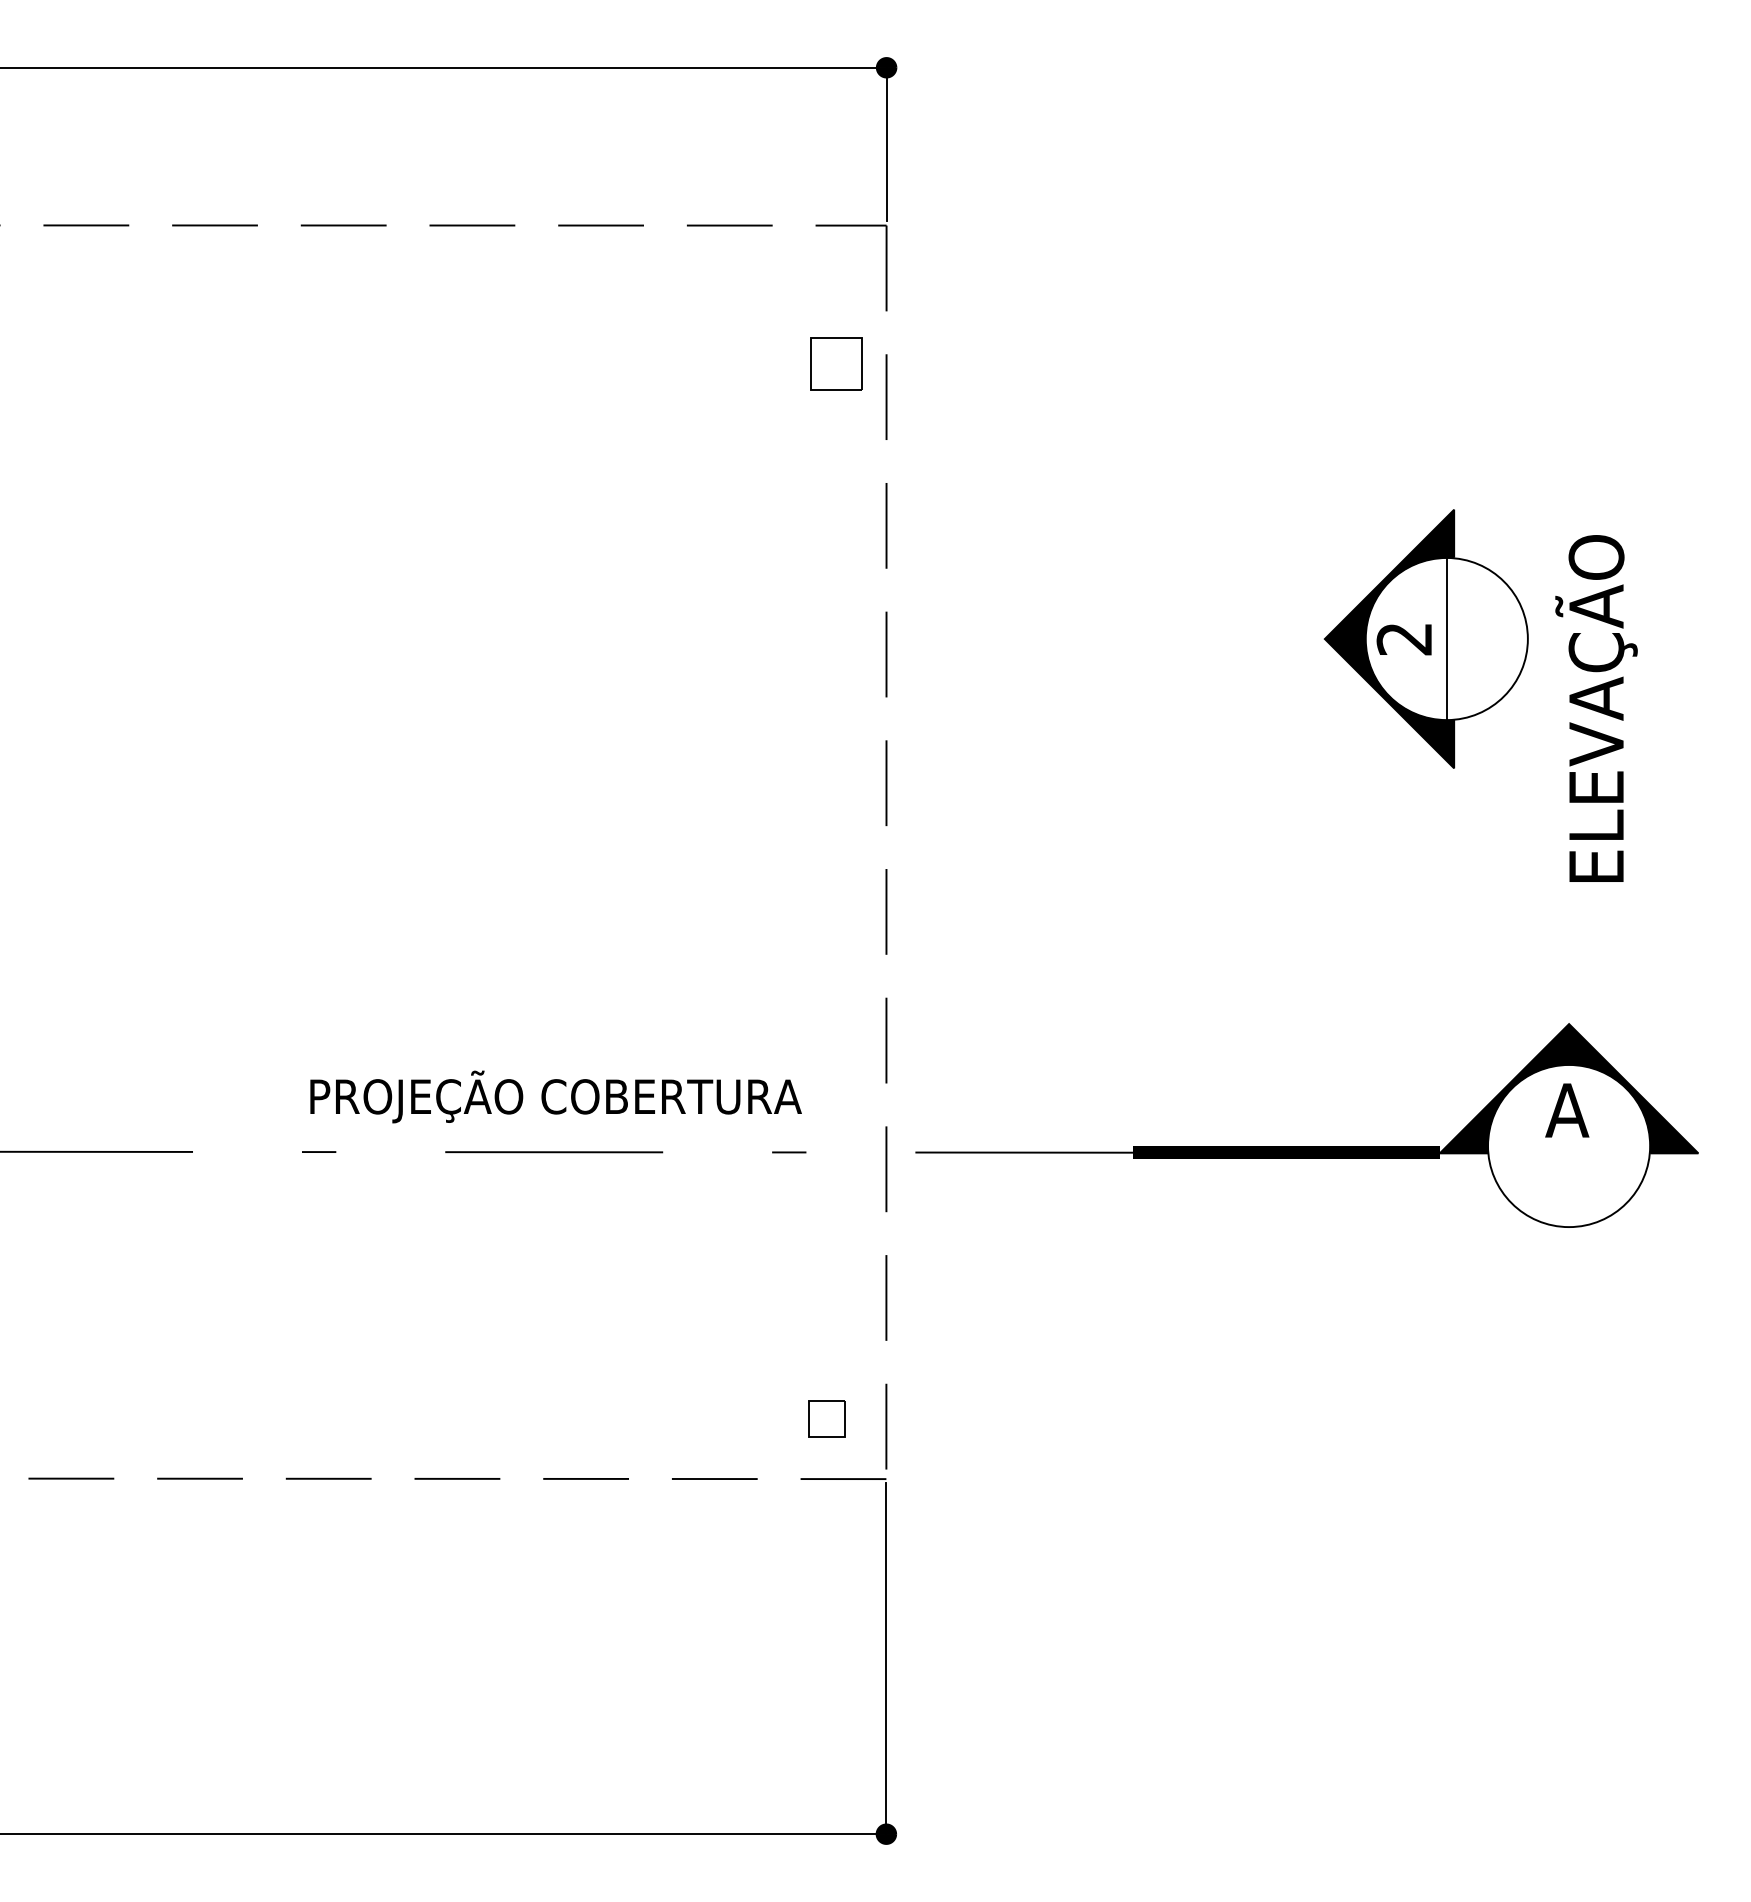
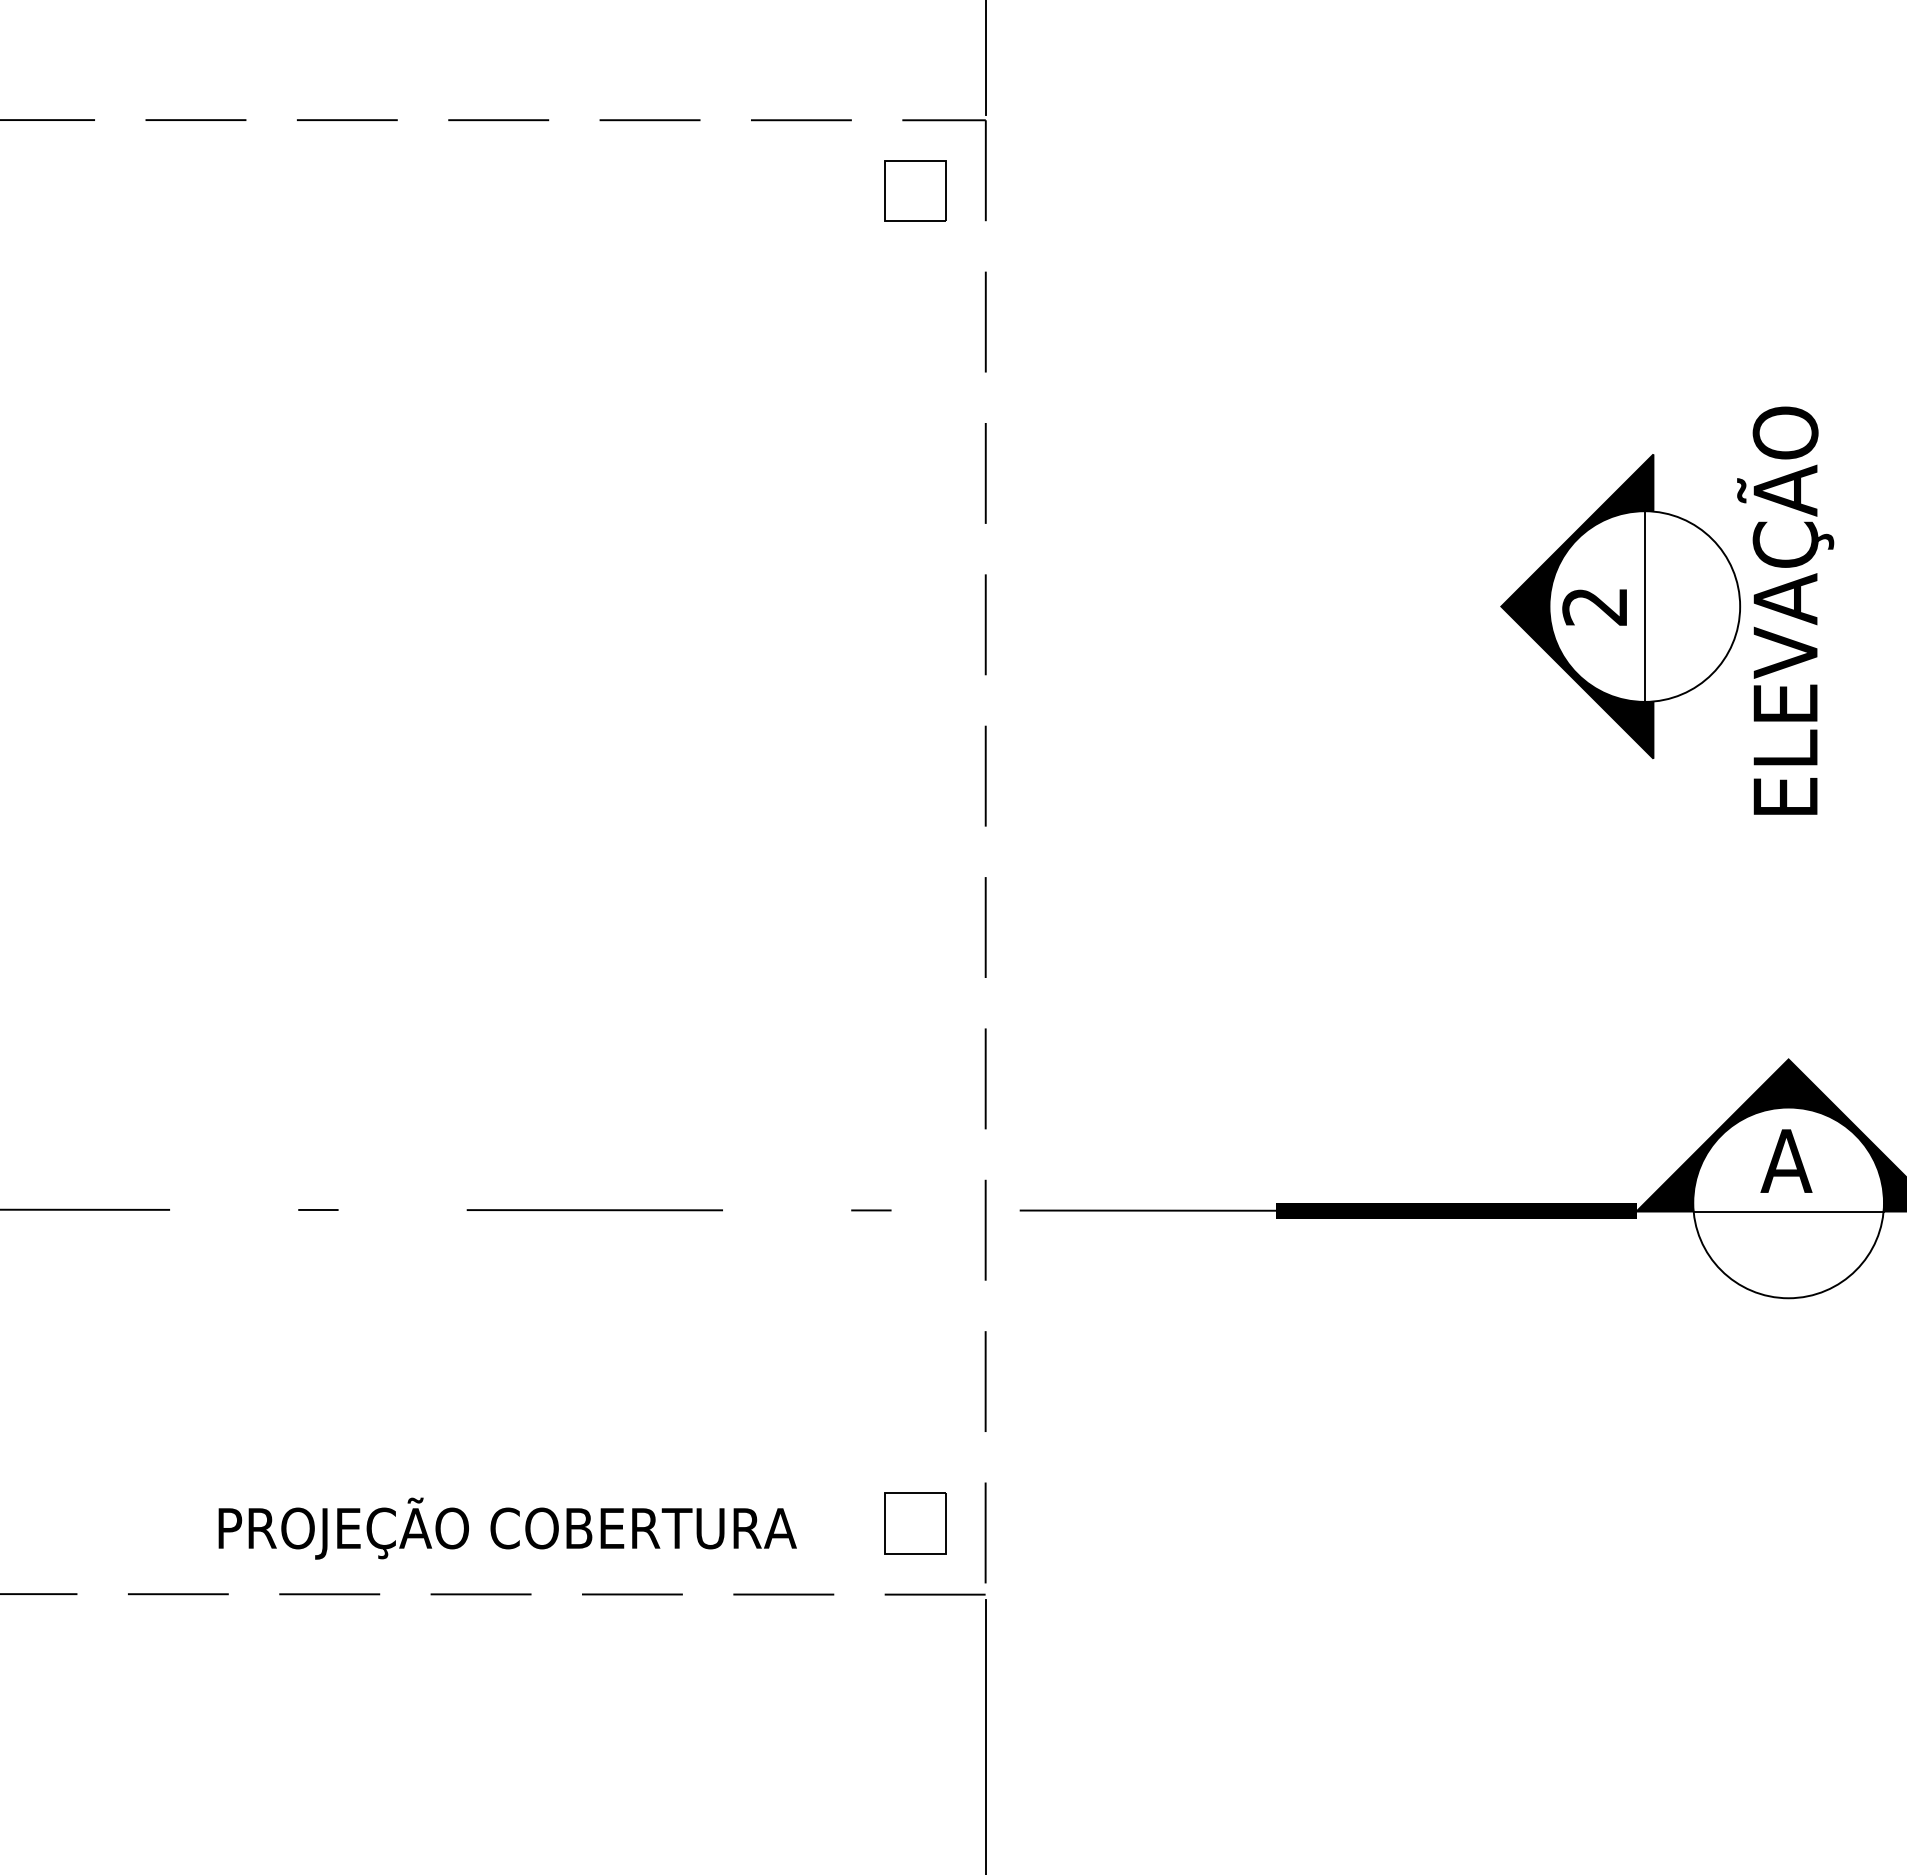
part: (836, 363) -> (915, 190), moved
text: (1596, 708) -> (1785, 610), moved
text: (555, 1096) -> (507, 1528), moved
line: (1569, 1153) -> (1789, 1211), added
part: (826, 1418) -> (915, 1523), size x1.43

